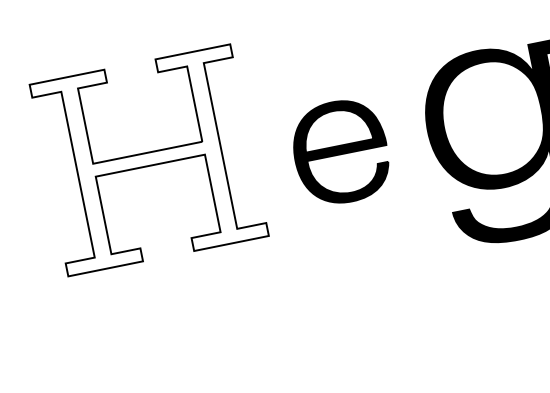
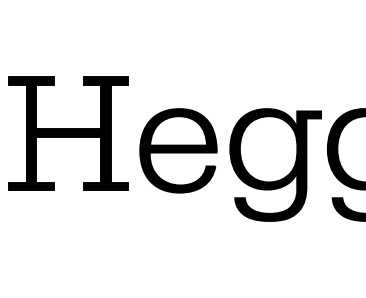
part: (340, 151) -> (178, 150), size x1.43
fill: (148, 160) -> (68, 133), added

